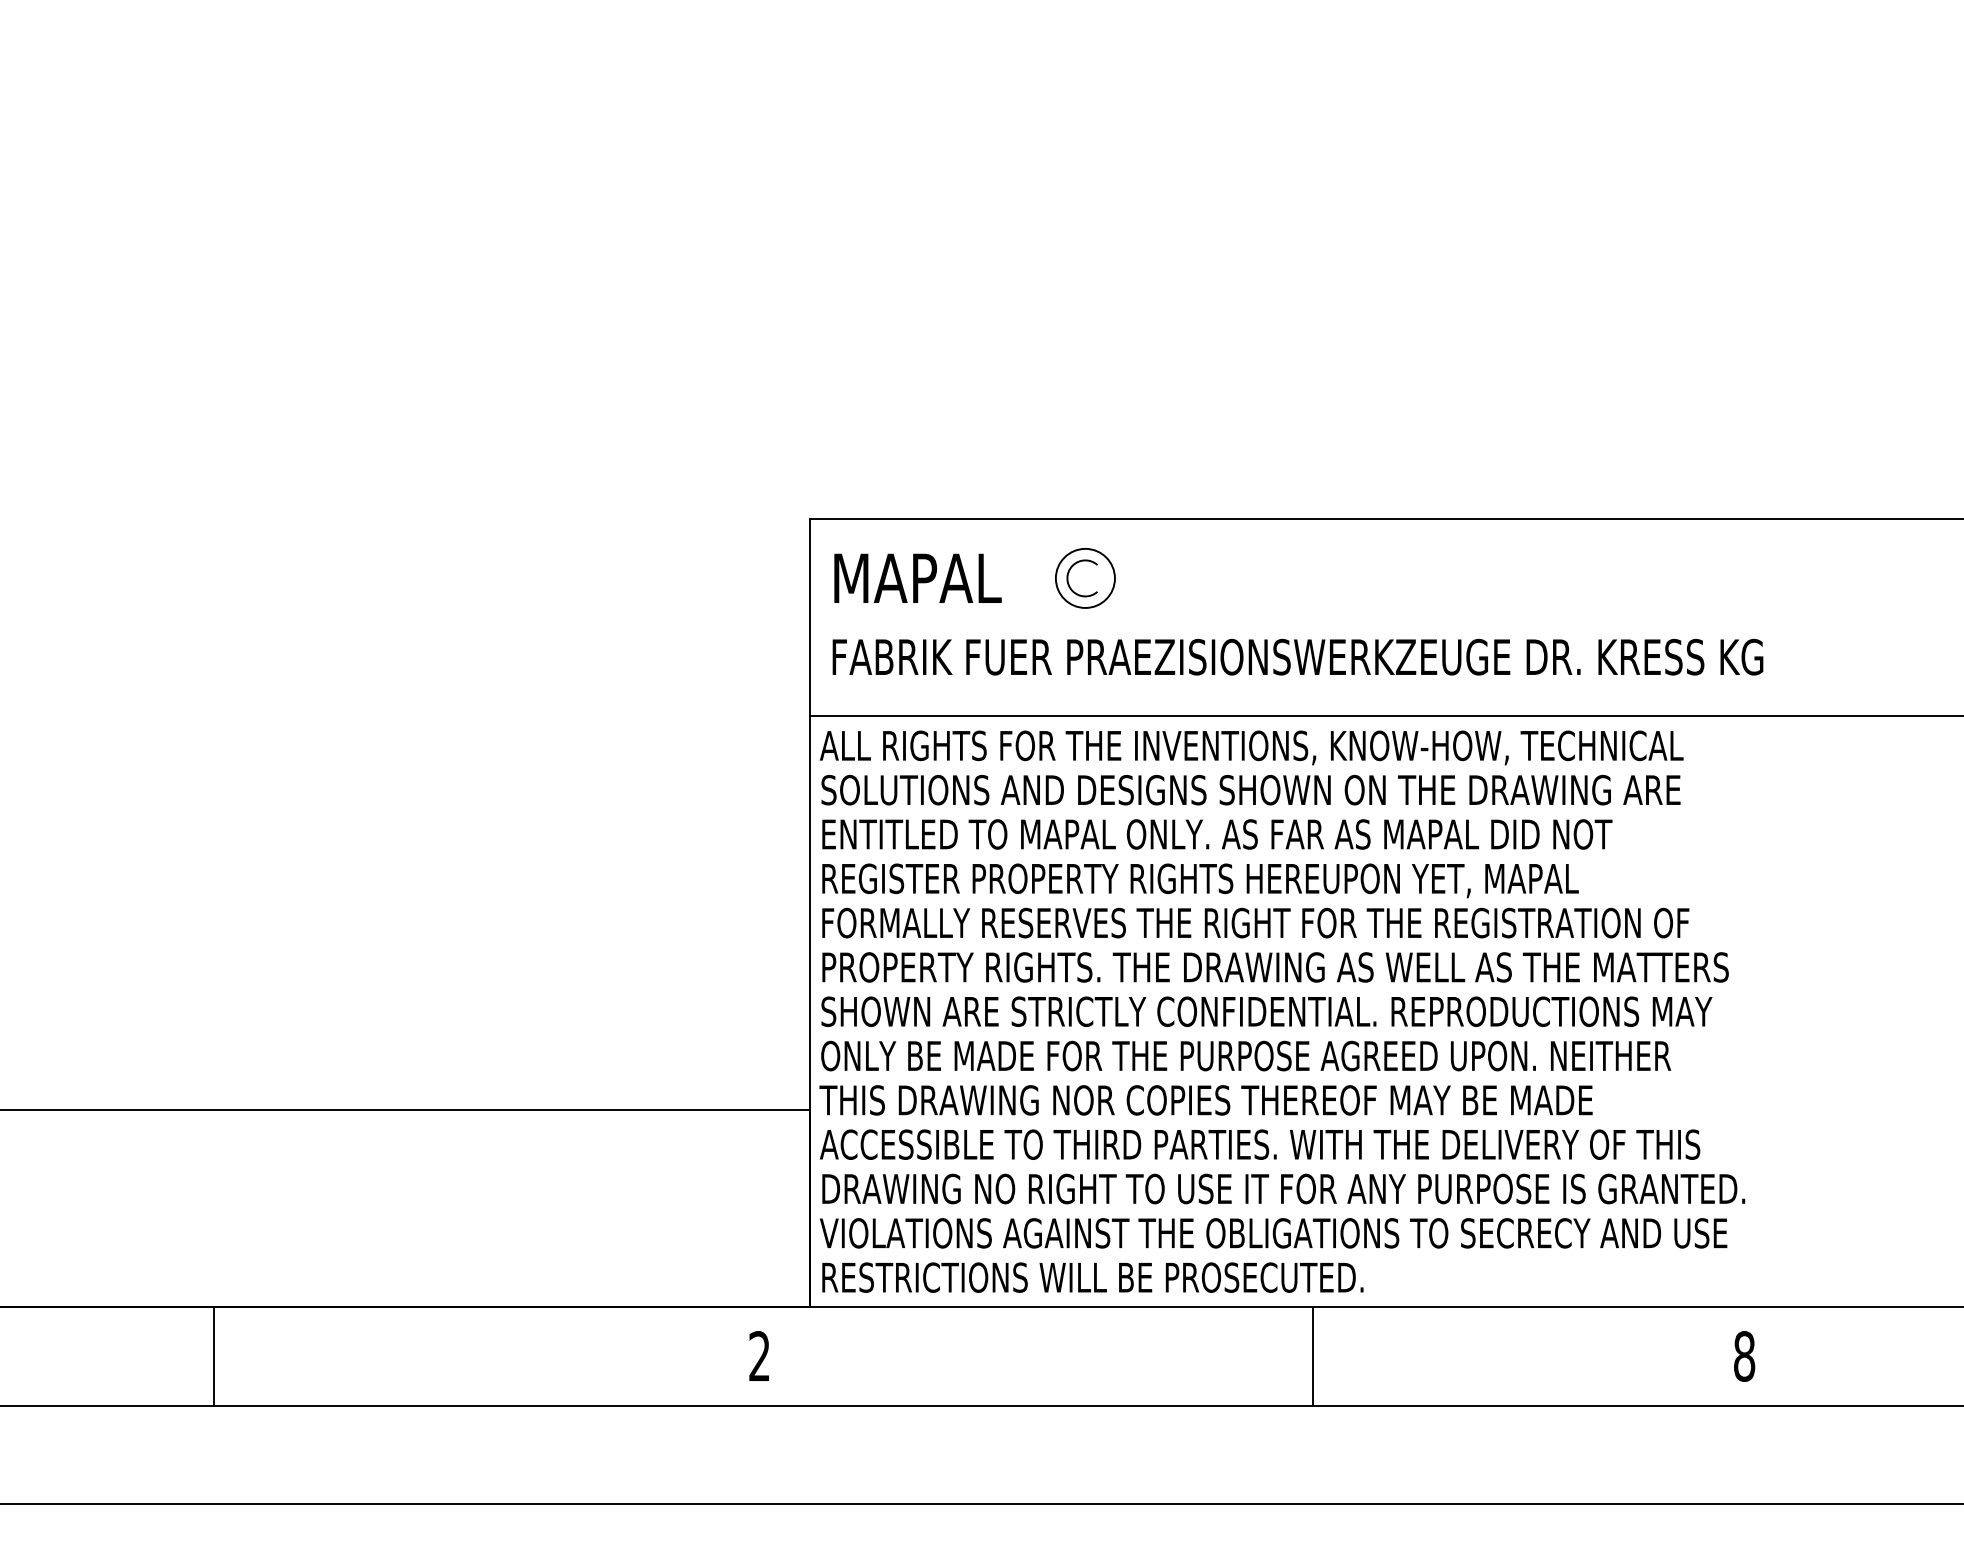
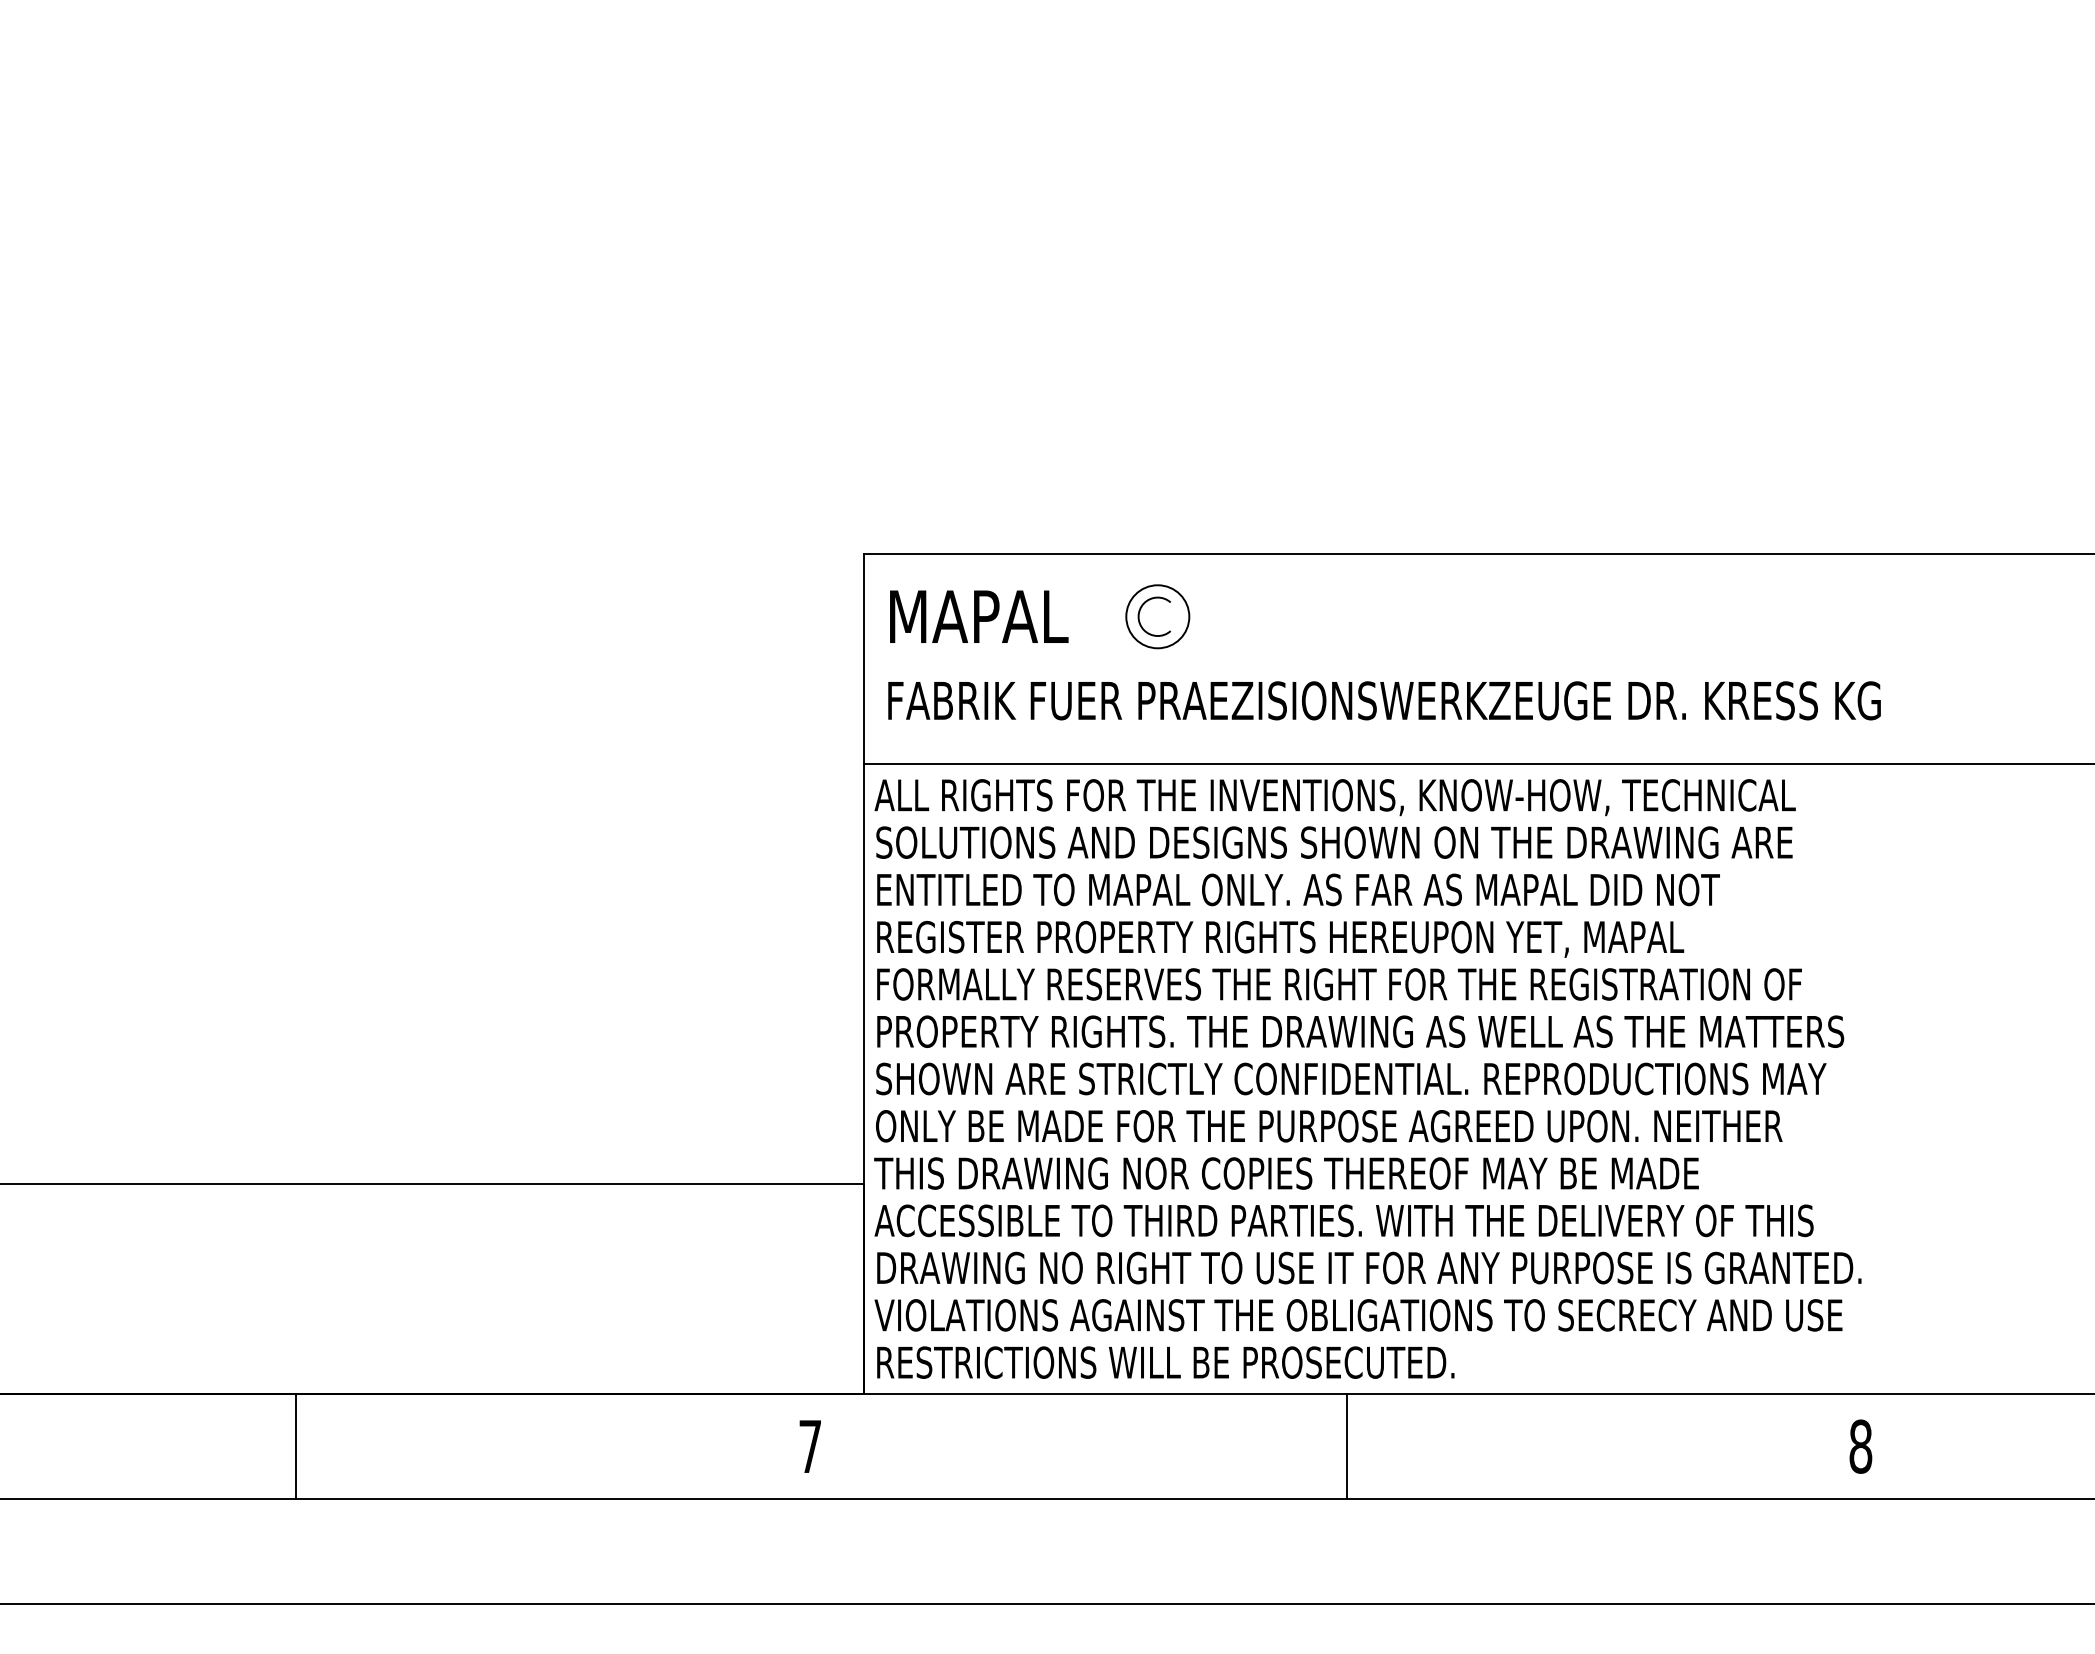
text: (758, 1355) -> (809, 1445), 2 -> 7
line: (214, 1356) -> (296, 1446), moved
line: (1312, 1356) -> (1346, 1446), moved

